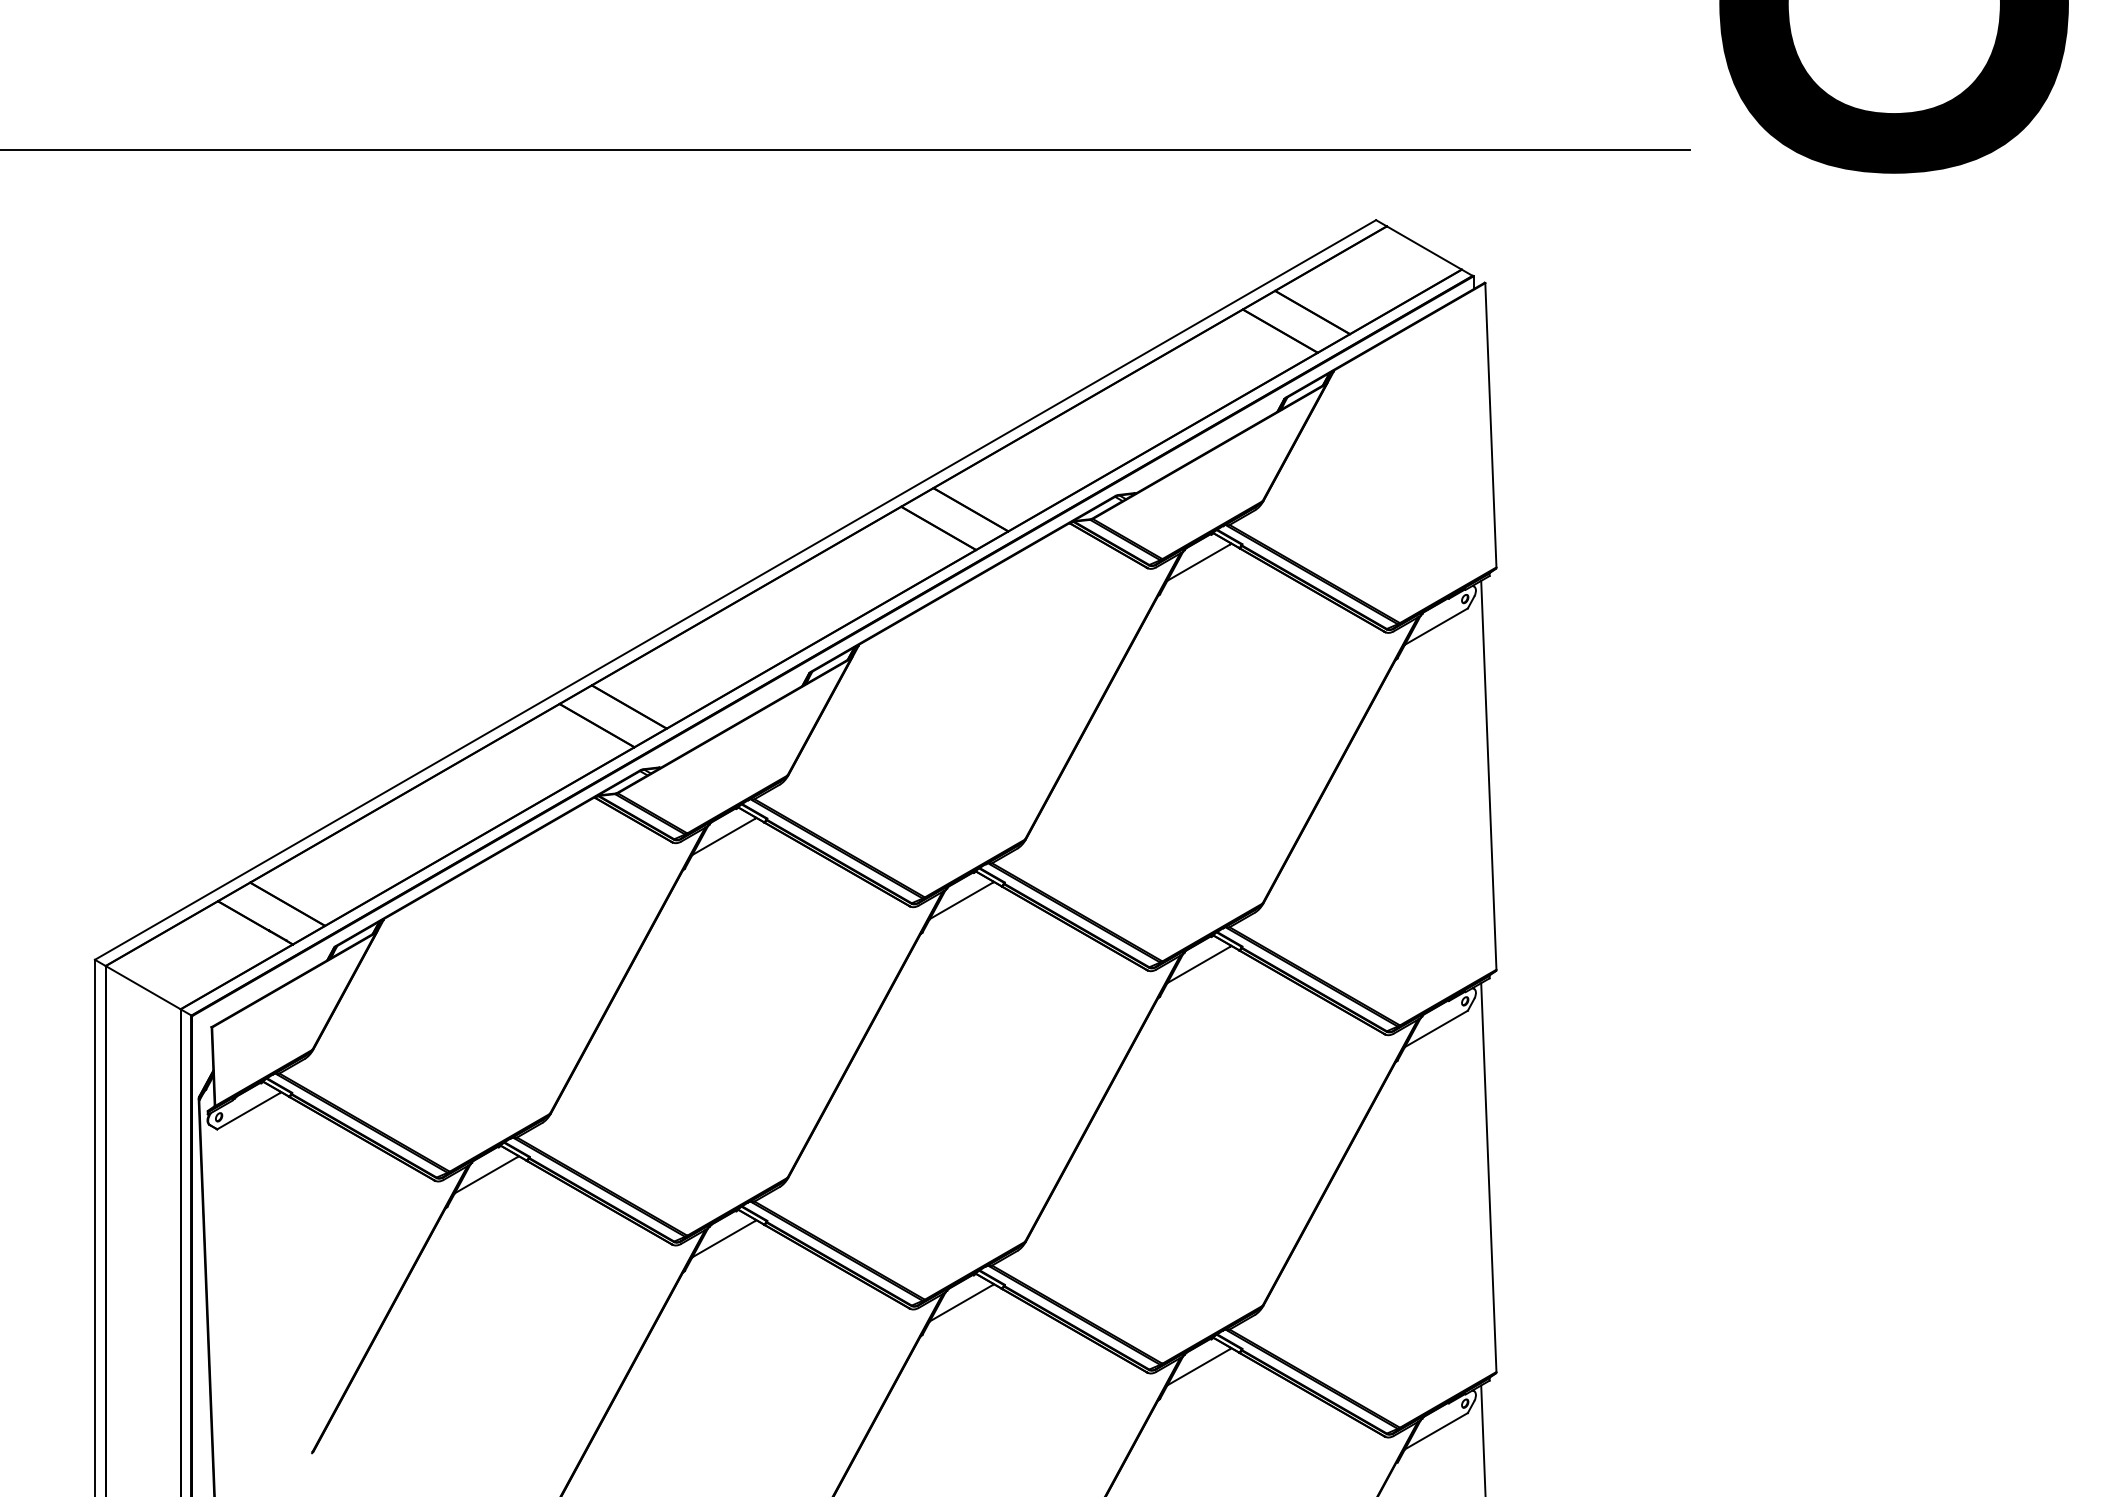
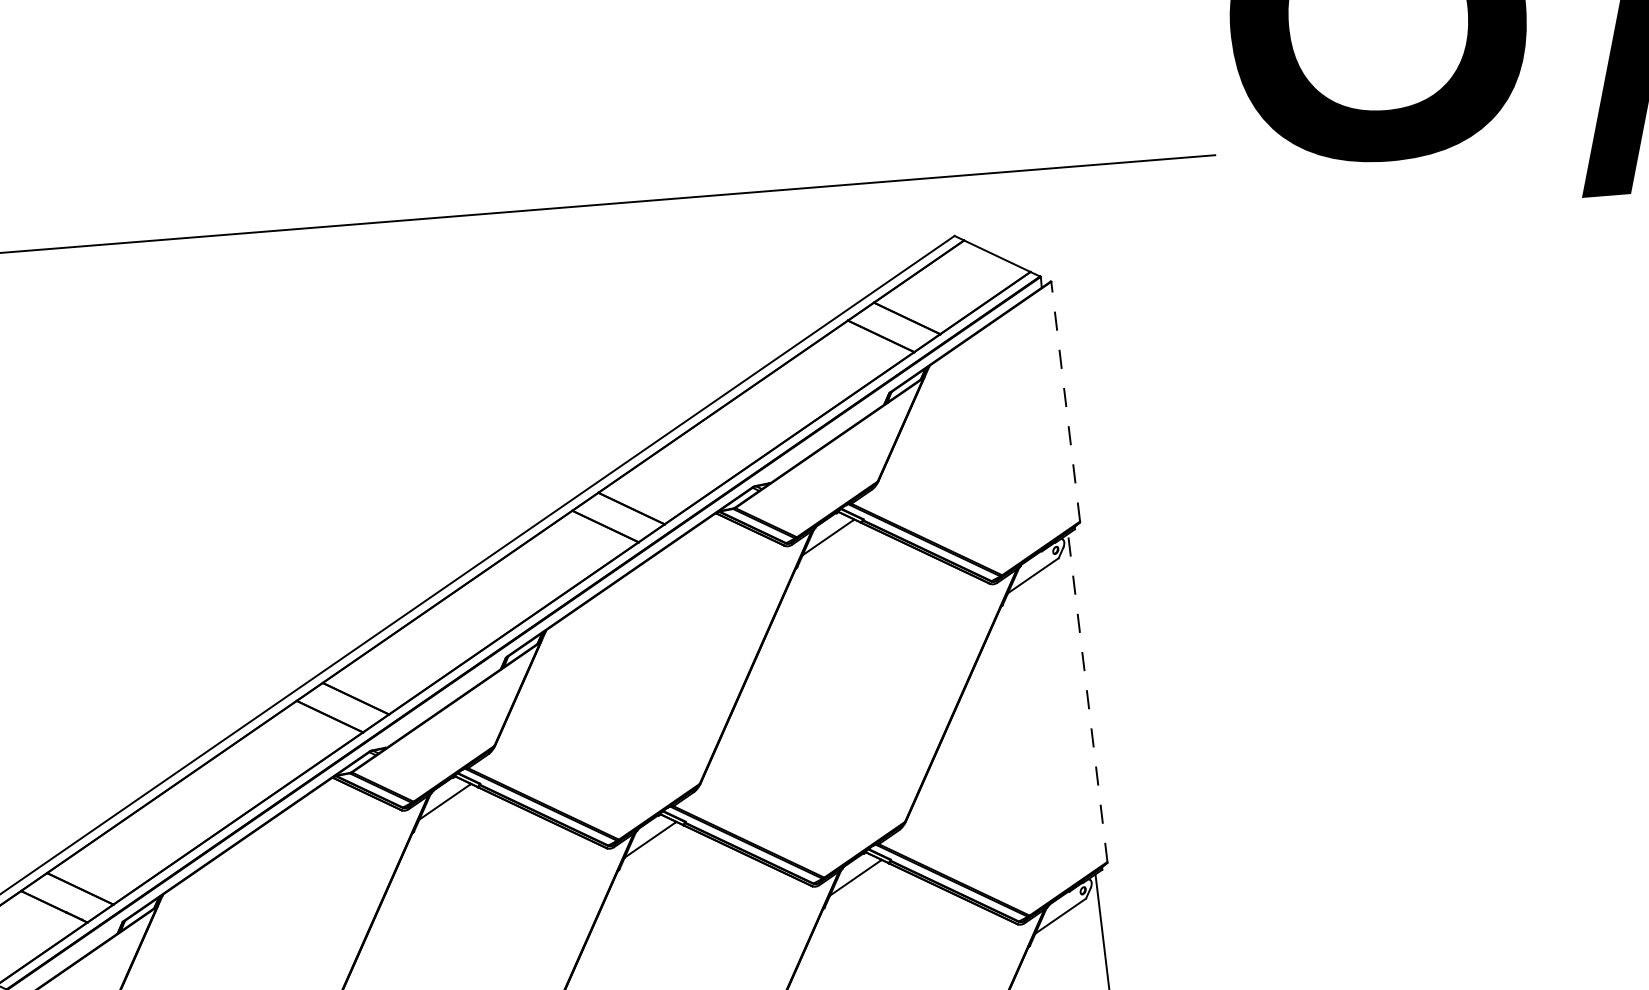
line: (1490, 424) -> (1065, 401), solid -> dashed
line: (1488, 775) -> (1087, 698), solid -> dashed

